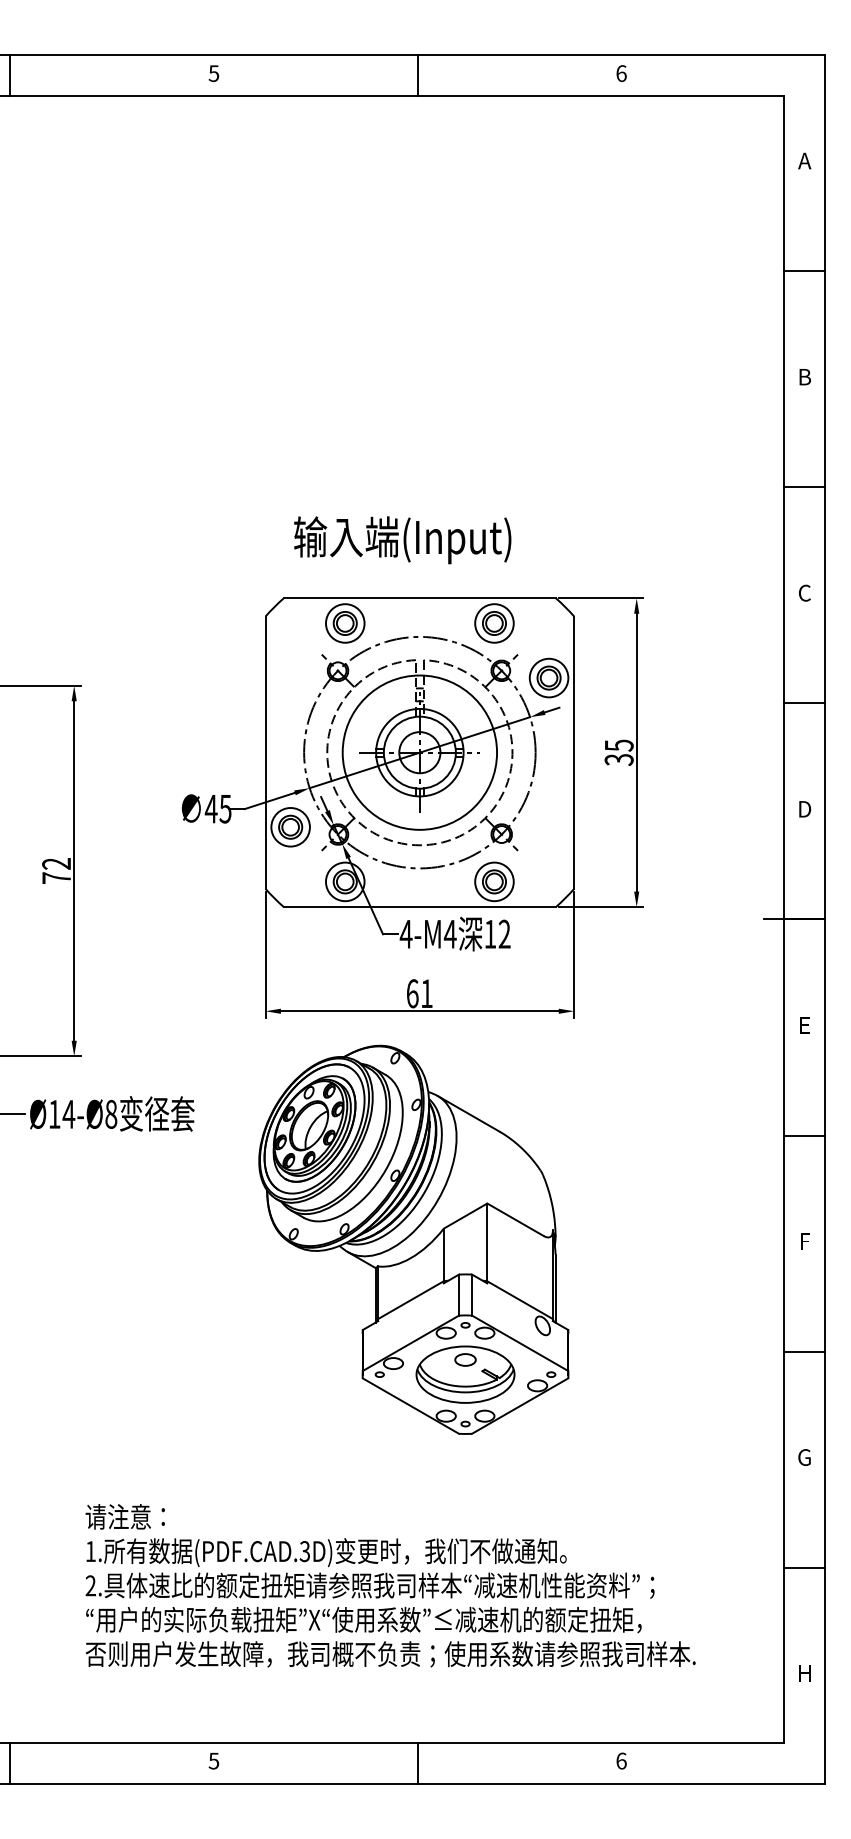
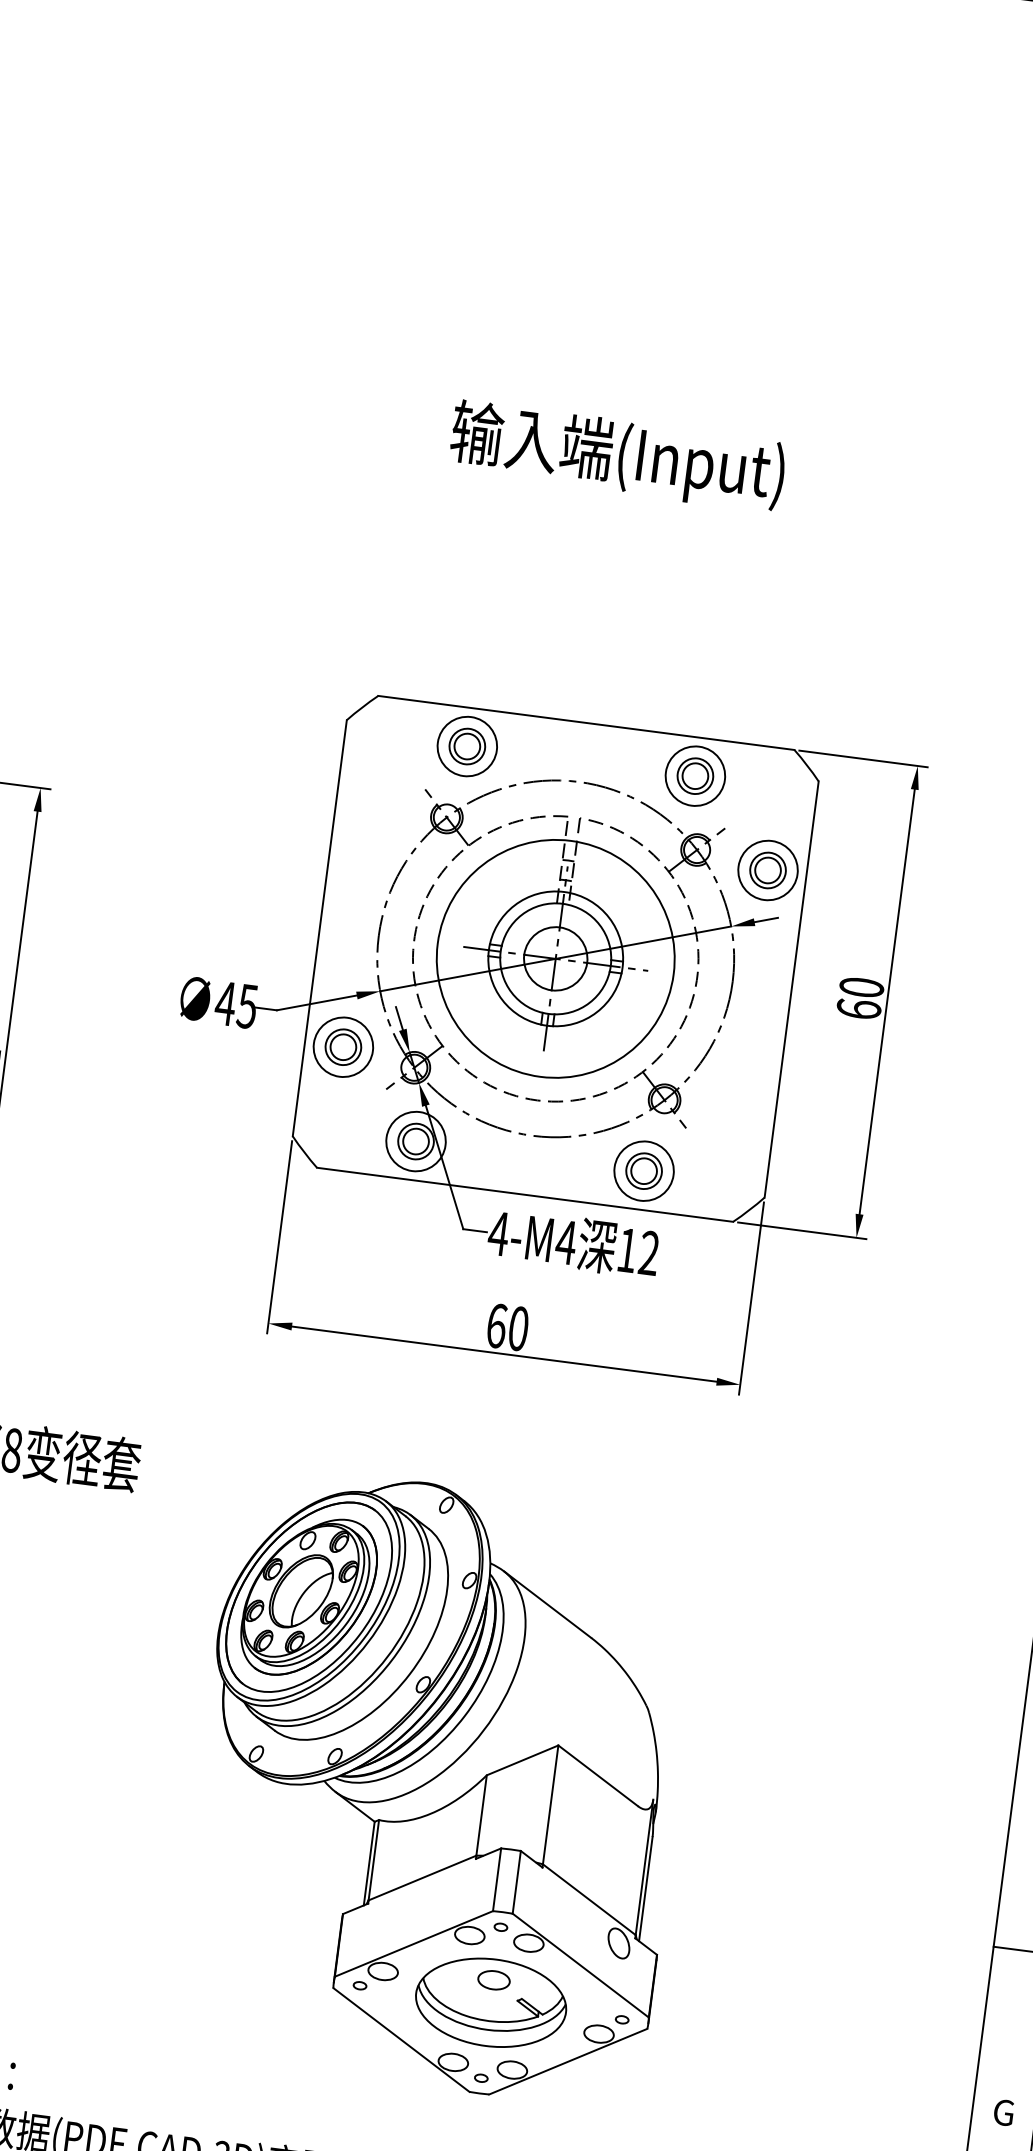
text: (402, 540) -> (617, 456), moved
text: (618, 752) -> (859, 998), 35 -> 60
text: (426, 993) -> (518, 1328), 61 -> 60
part: (413, 1239) -> (438, 1785), moved

